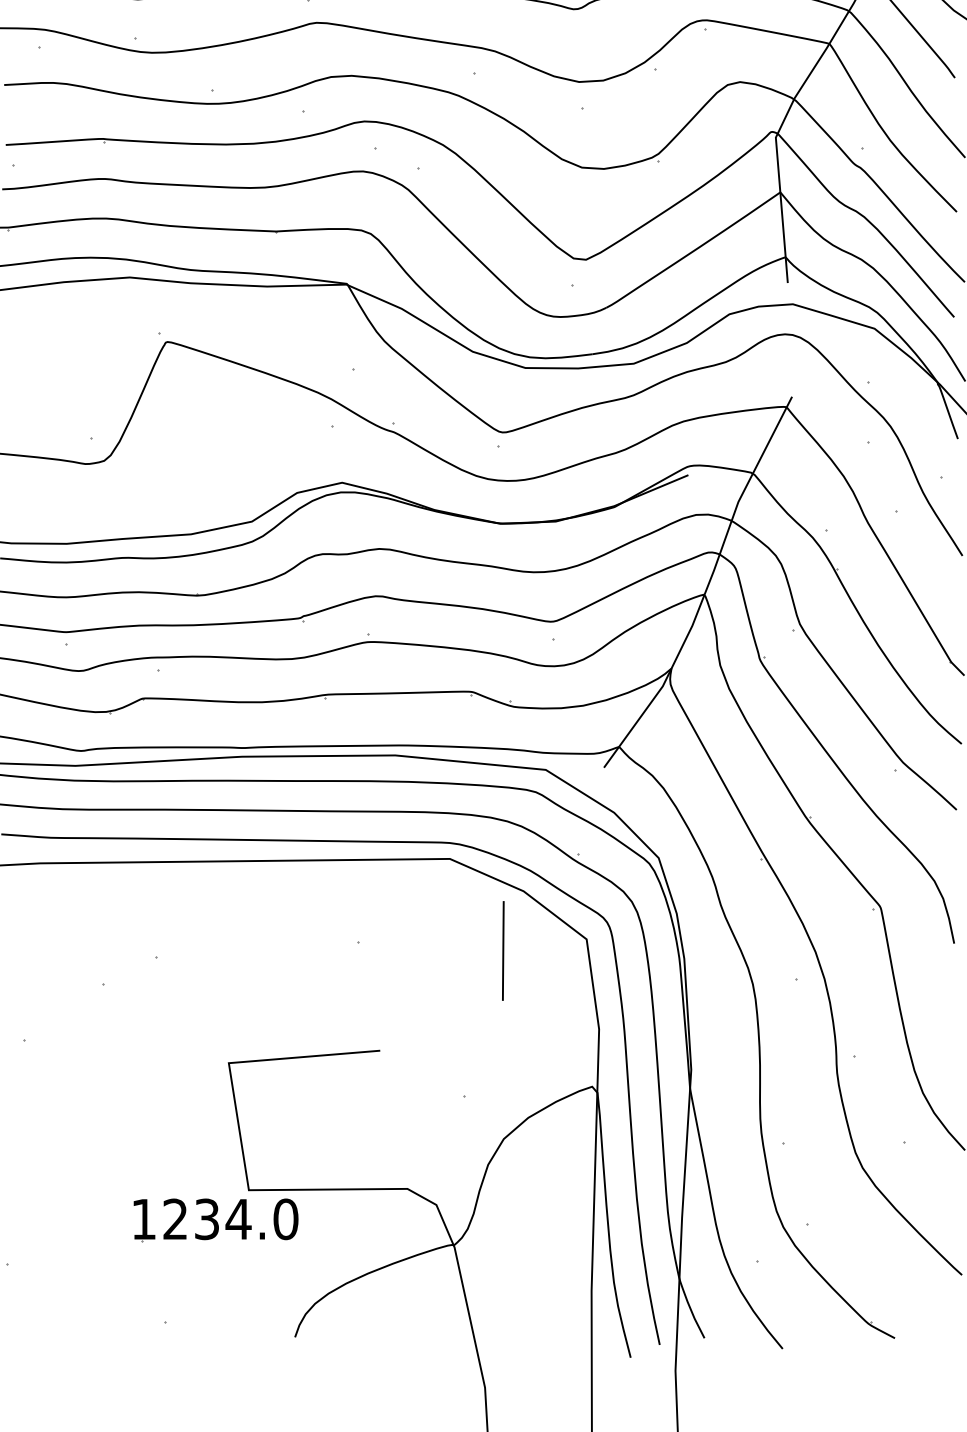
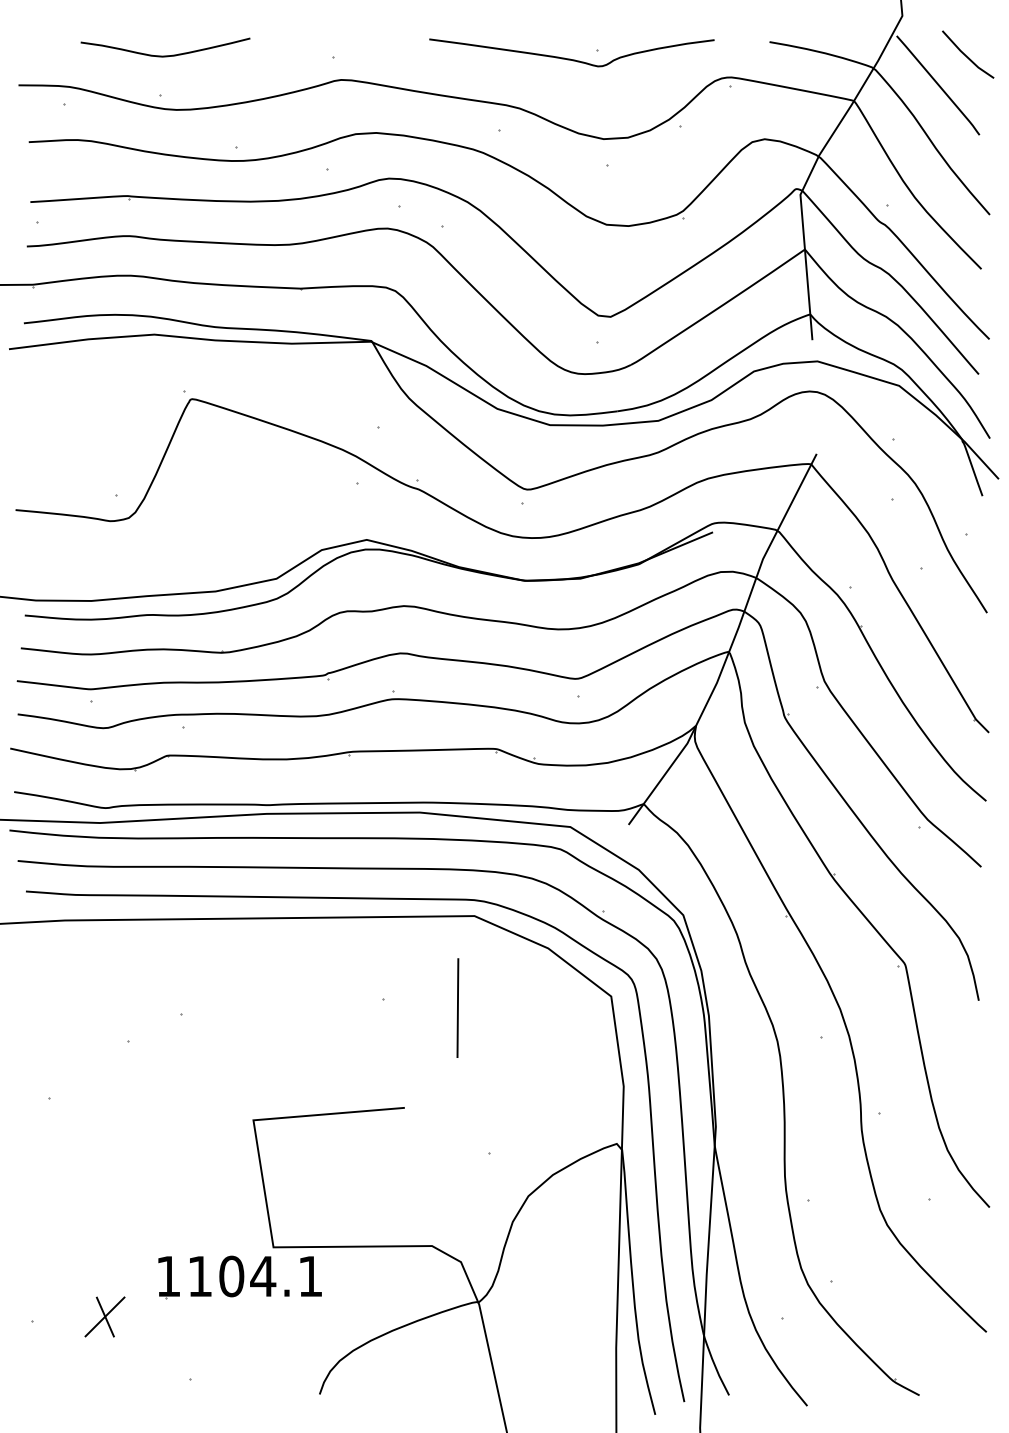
line: (502, 950) -> (457, 1007), moved
text: (230, 1219) -> (255, 1276), 1234.0 -> 1104.1
part: (79, 1259) -> (104, 1316), added

